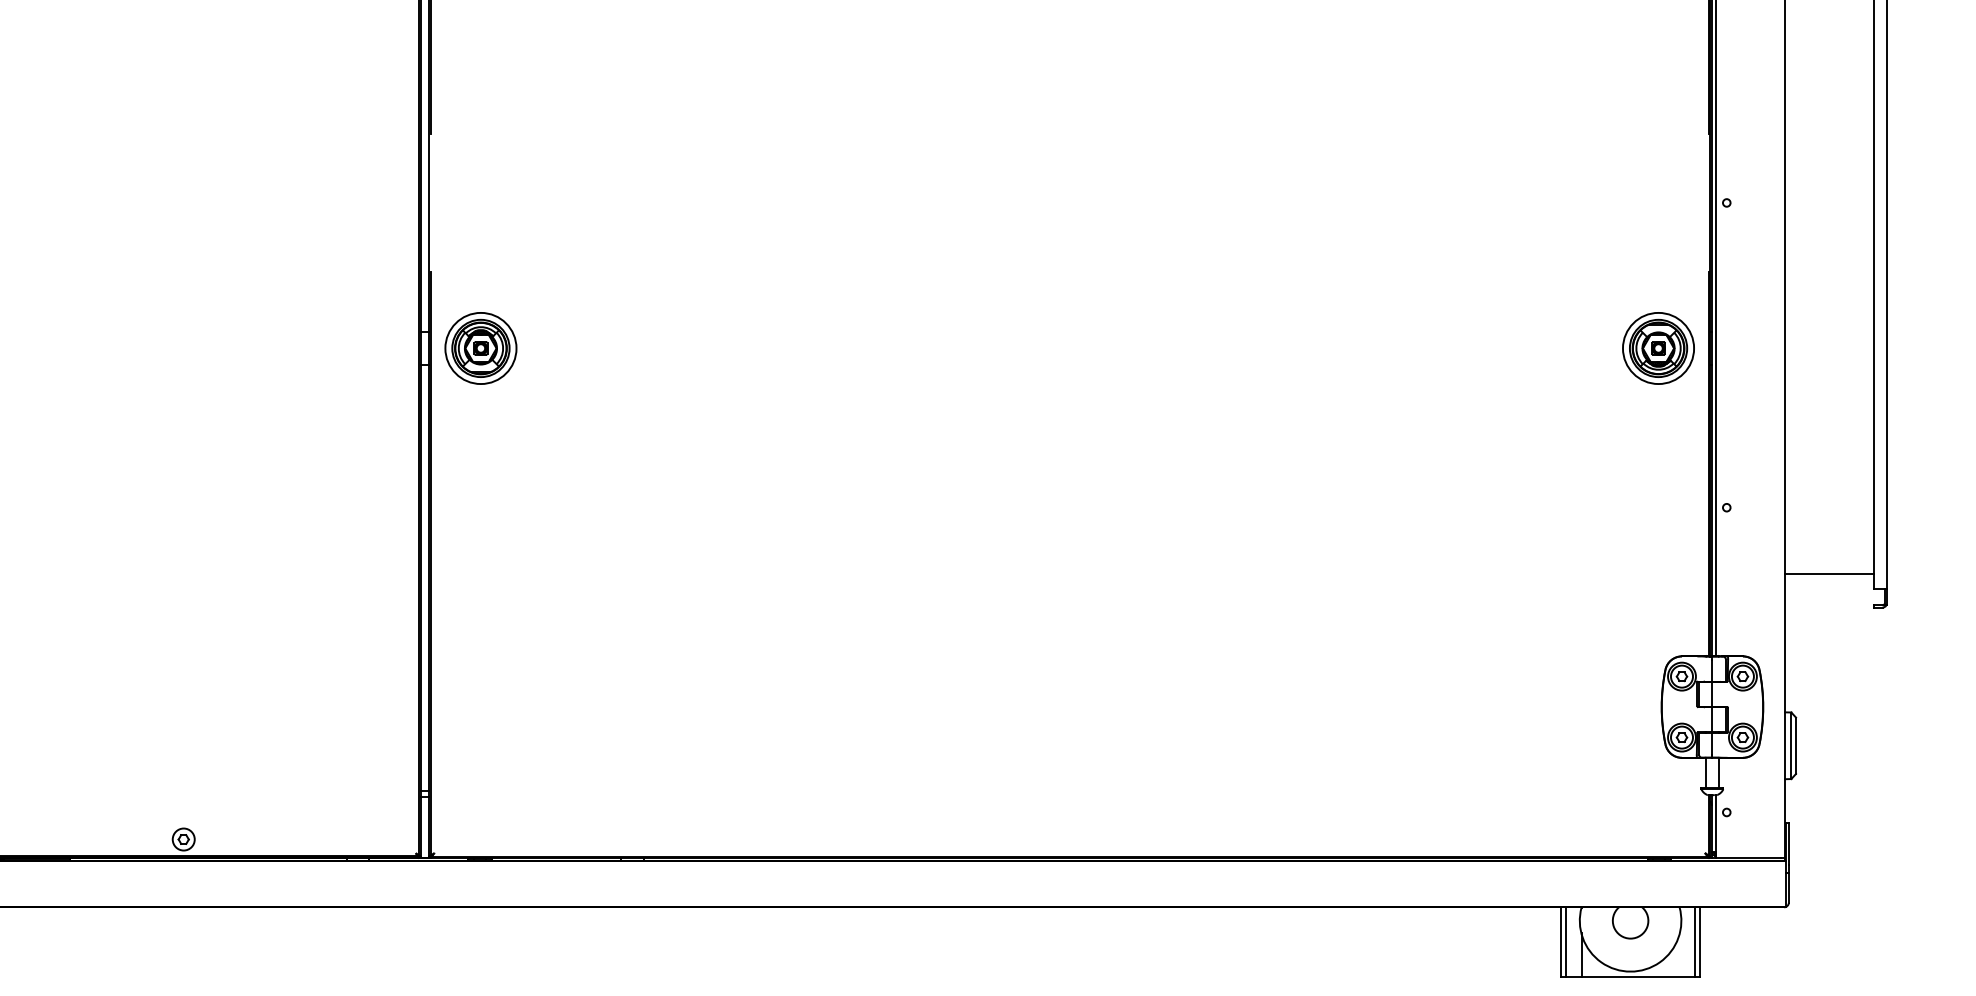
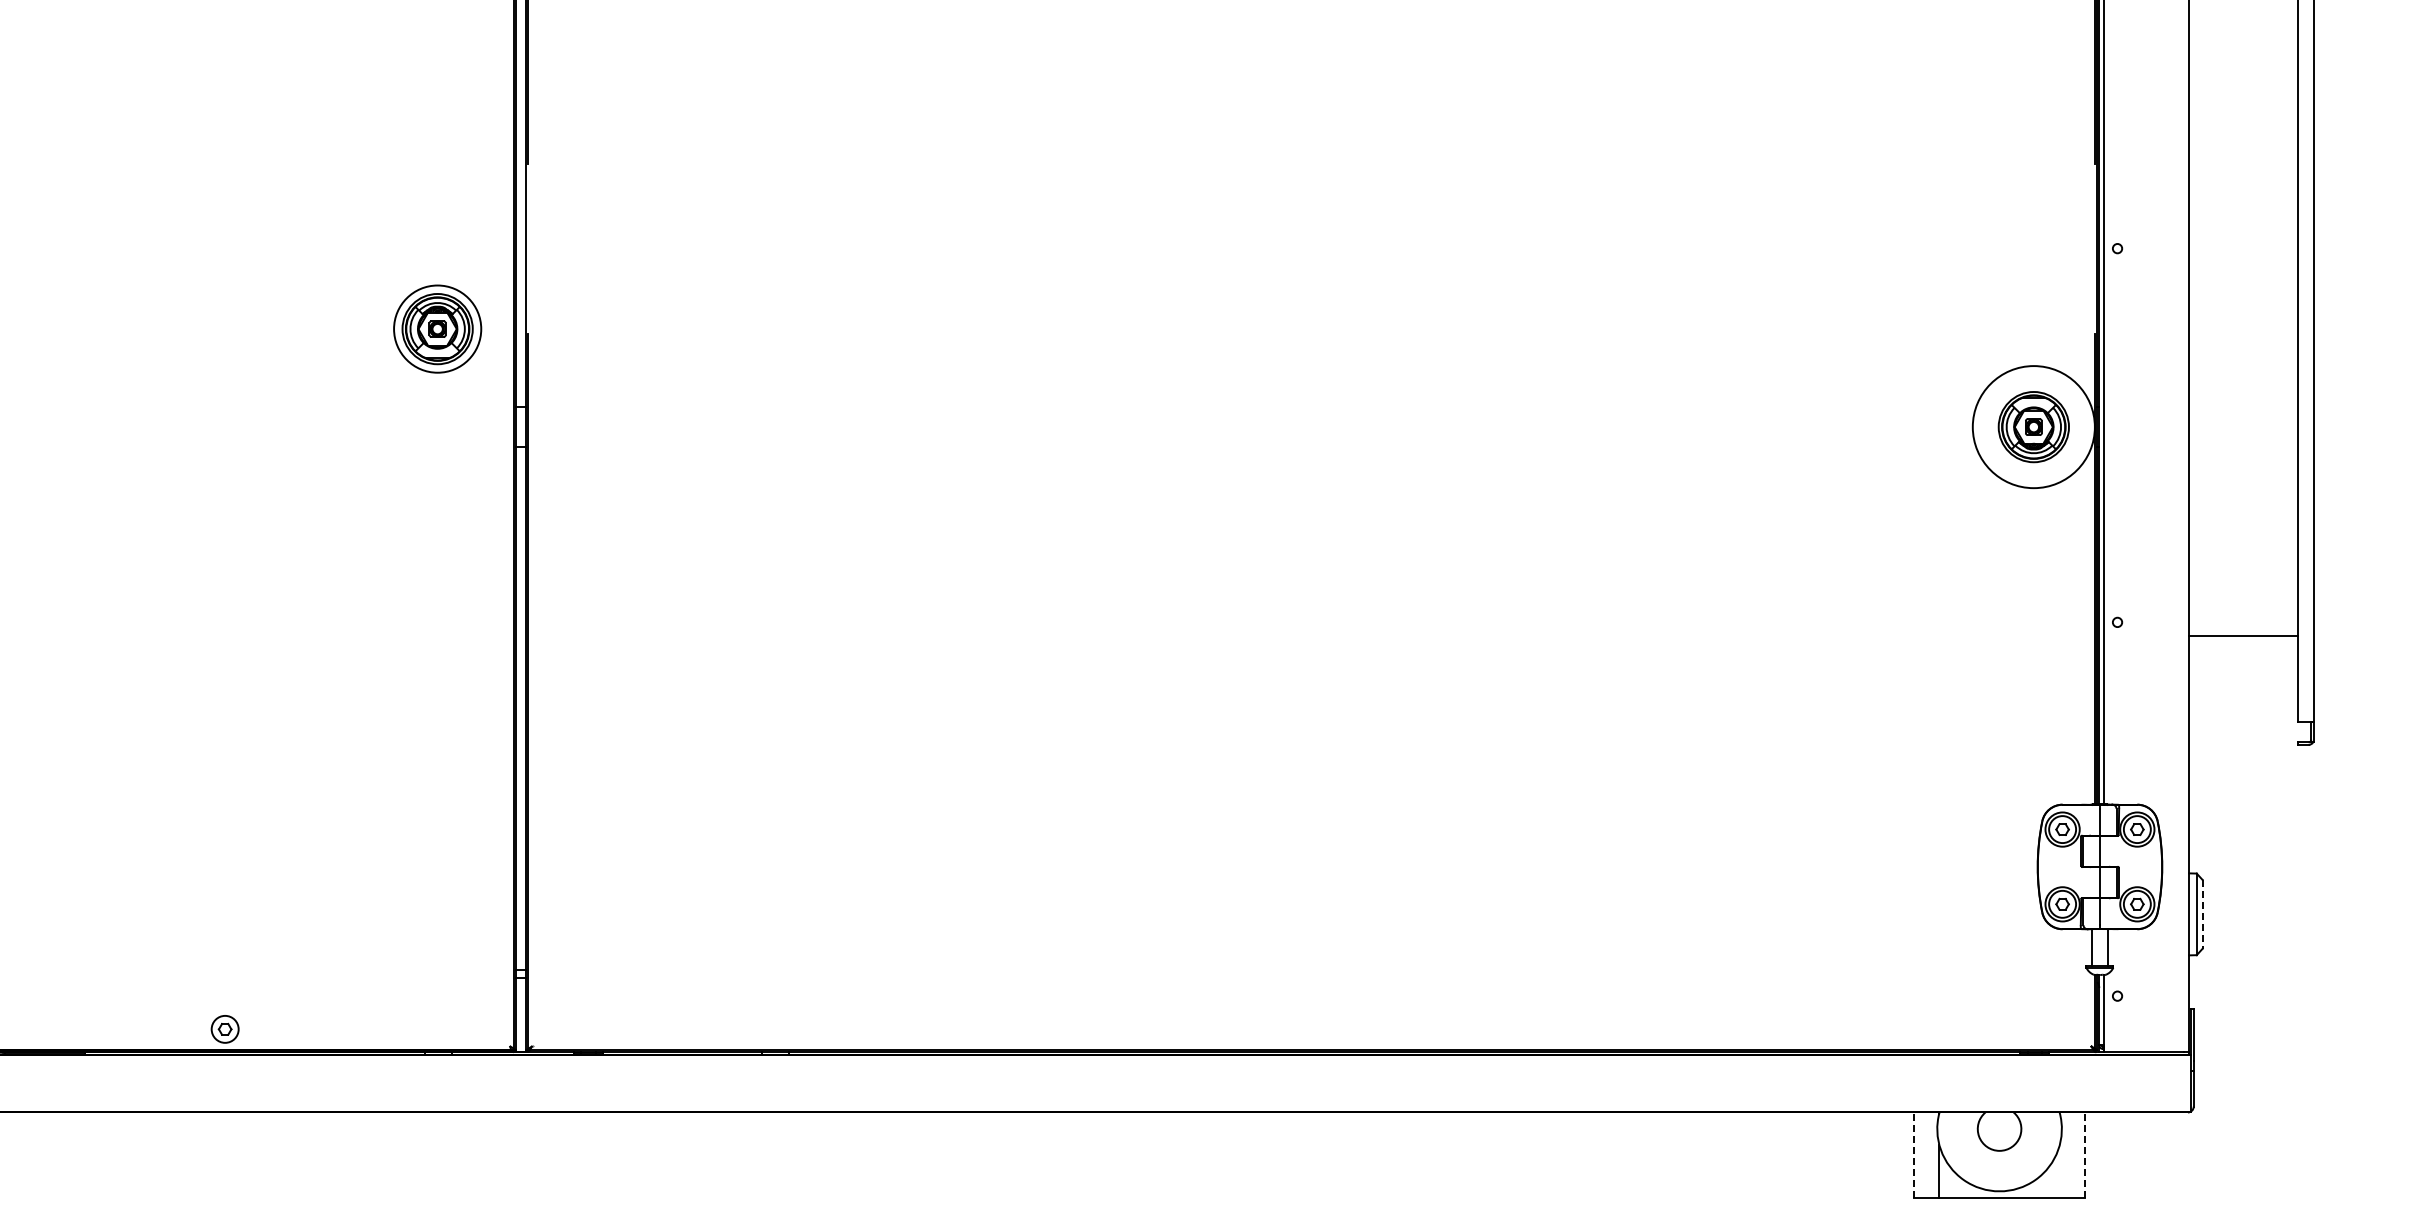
part: (480, 347) -> (437, 328), moved
circle: (1658, 347) -> (2033, 426), size x1.4
line: (1828, 573) -> (2242, 636), moved
line: (1796, 745) -> (2202, 914), solid -> dashed
line: (1566, 941) -> (1920, 1154), removed
line: (1694, 941) -> (2078, 1154), removed
line: (1561, 942) -> (1914, 1155), solid -> dashed
line: (1699, 942) -> (2084, 1155), solid -> dashed

